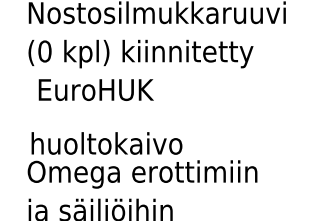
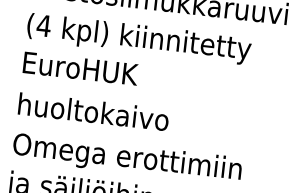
text: (44, 51) -> (43, 25), (0 -> (4
text: (95, 89) -> (80, 68), moved
text: (106, 143) -> (93, 111), moved

